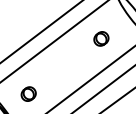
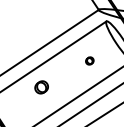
part: (101, 38) -> (89, 60), size x0.6
part: (28, 94) -> (41, 87), moved

